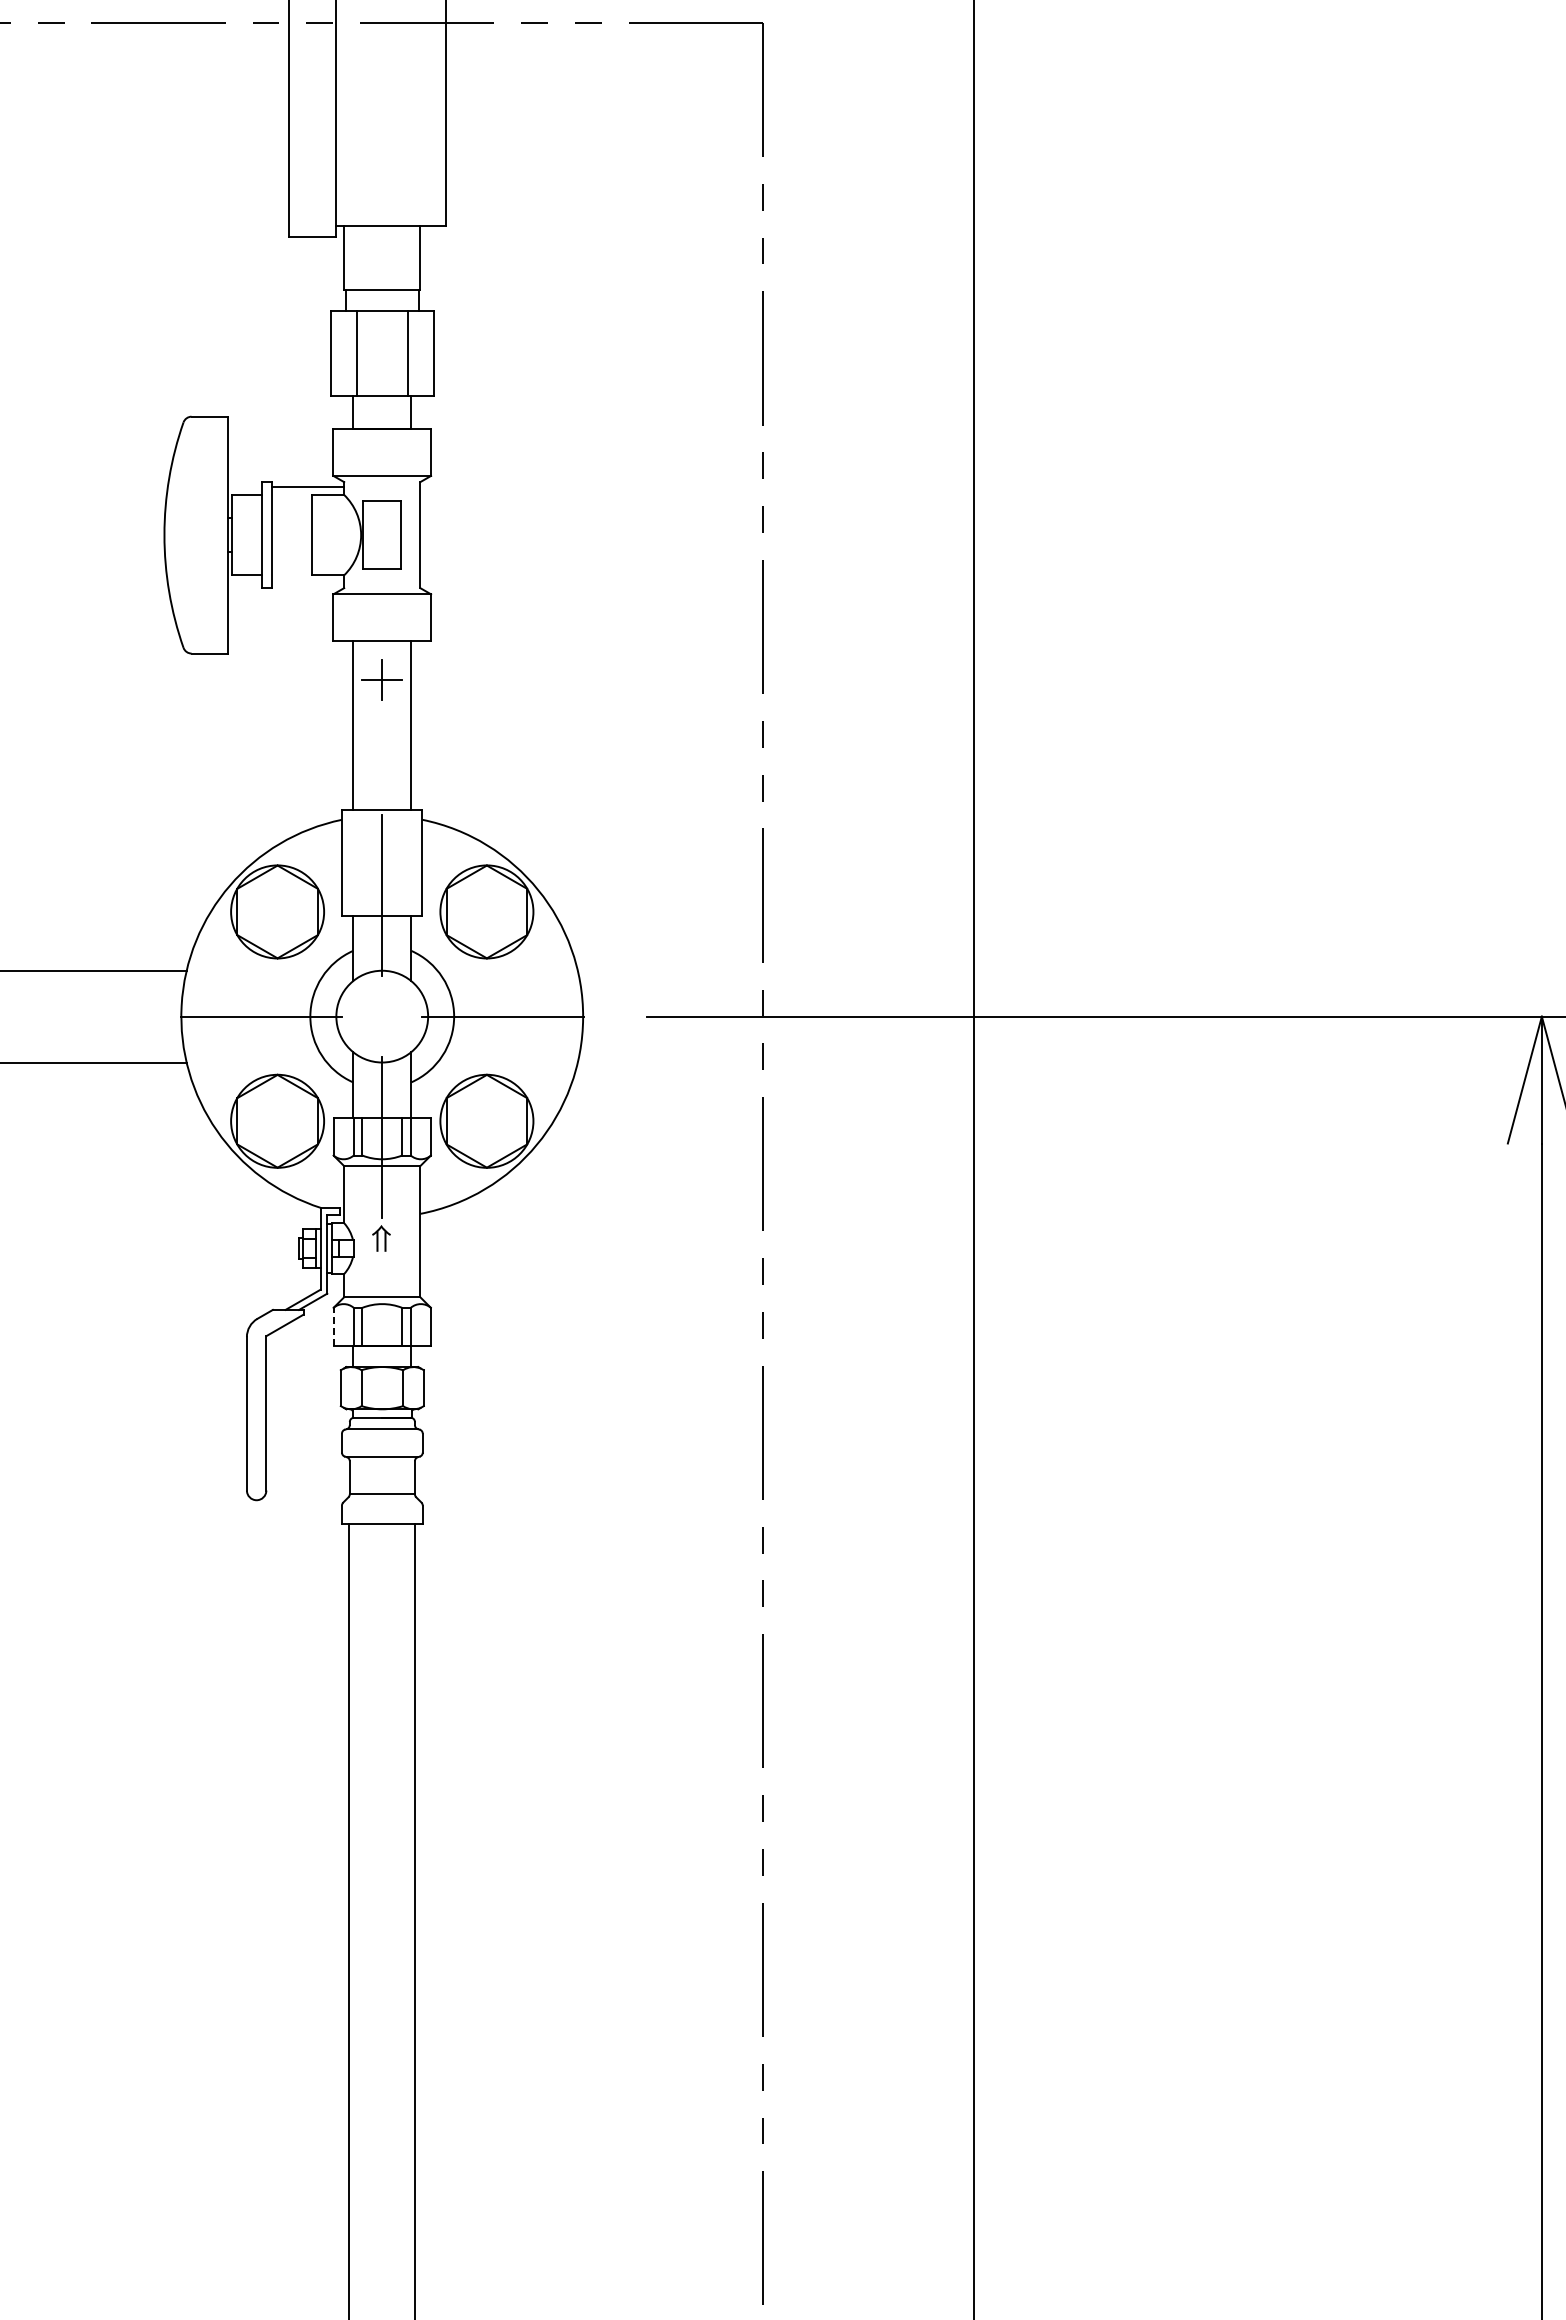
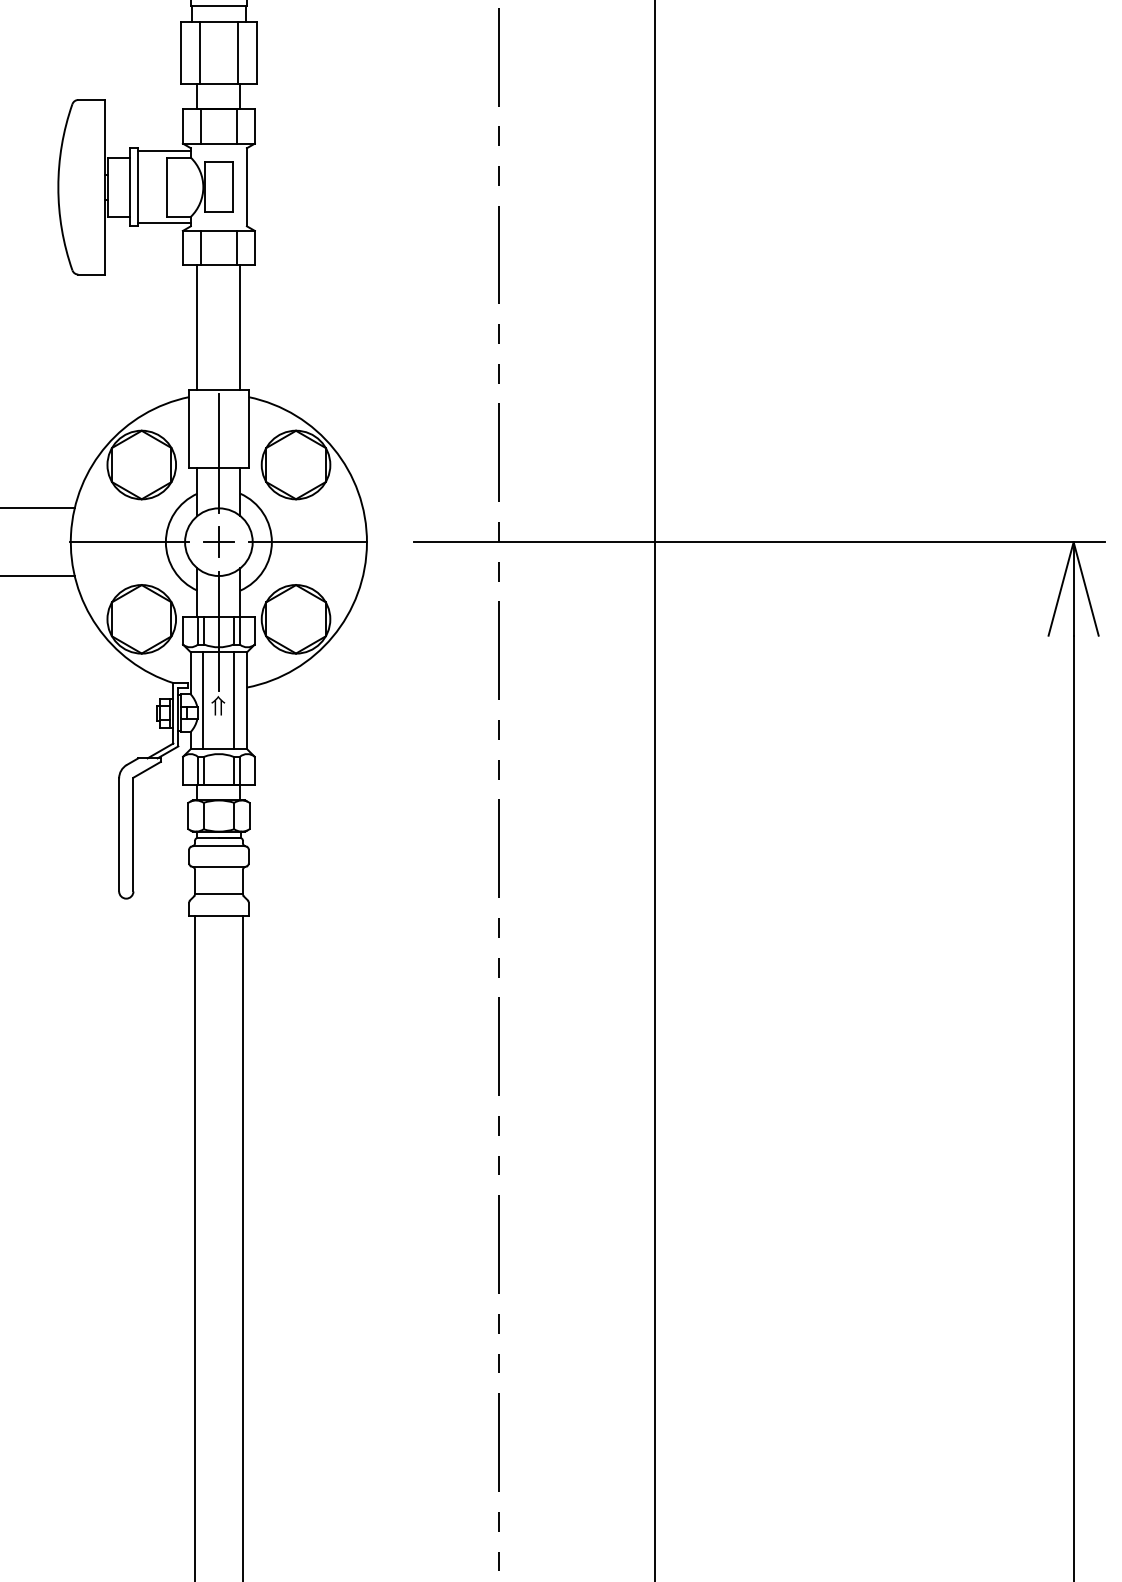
line: (357, 452) -> (200, 126), added
line: (406, 452) -> (236, 126), added
line: (308, 583) -> (164, 222), added
line: (357, 617) -> (200, 247), added
line: (406, 617) -> (236, 247), added
part: (381, 679) -> (218, 542), moved
line: (361, 1231) -> (203, 700), added
line: (403, 1231) -> (234, 700), added
line: (333, 1326) -> (182, 770), dashed -> solid

